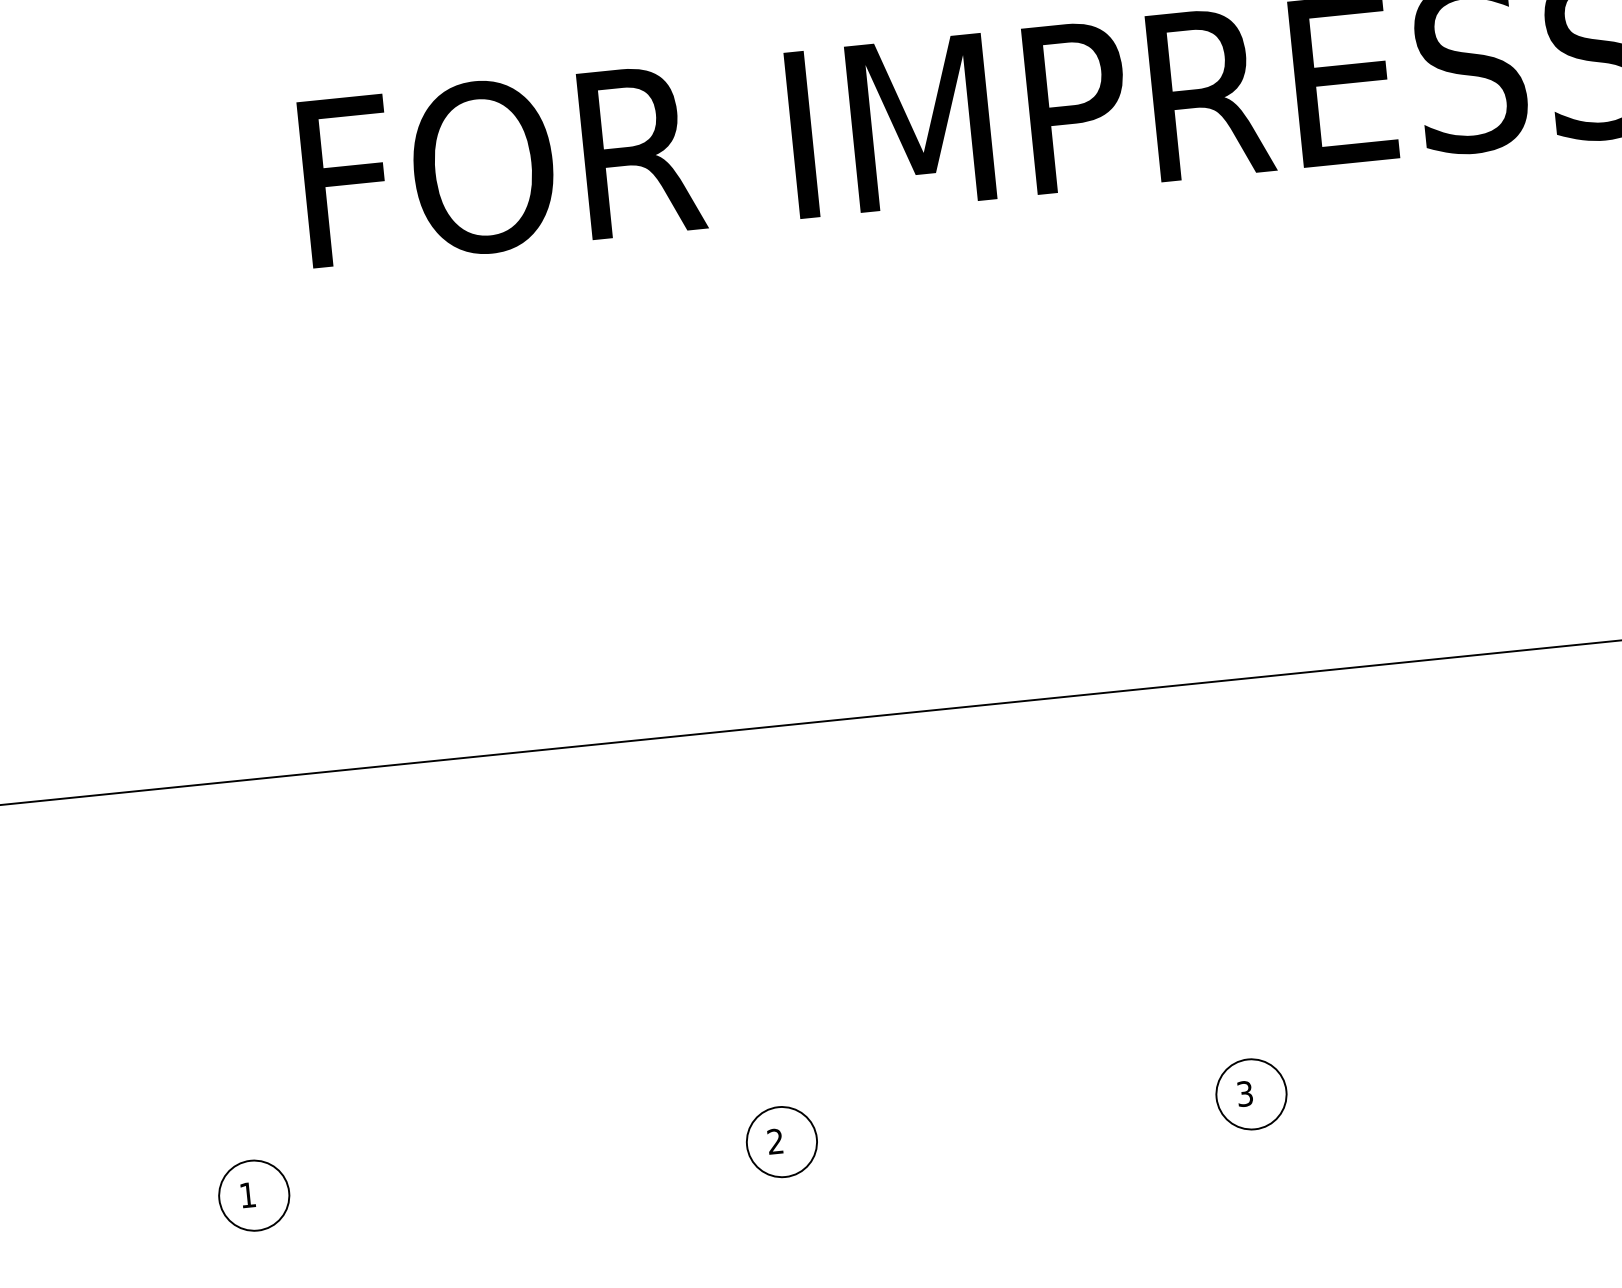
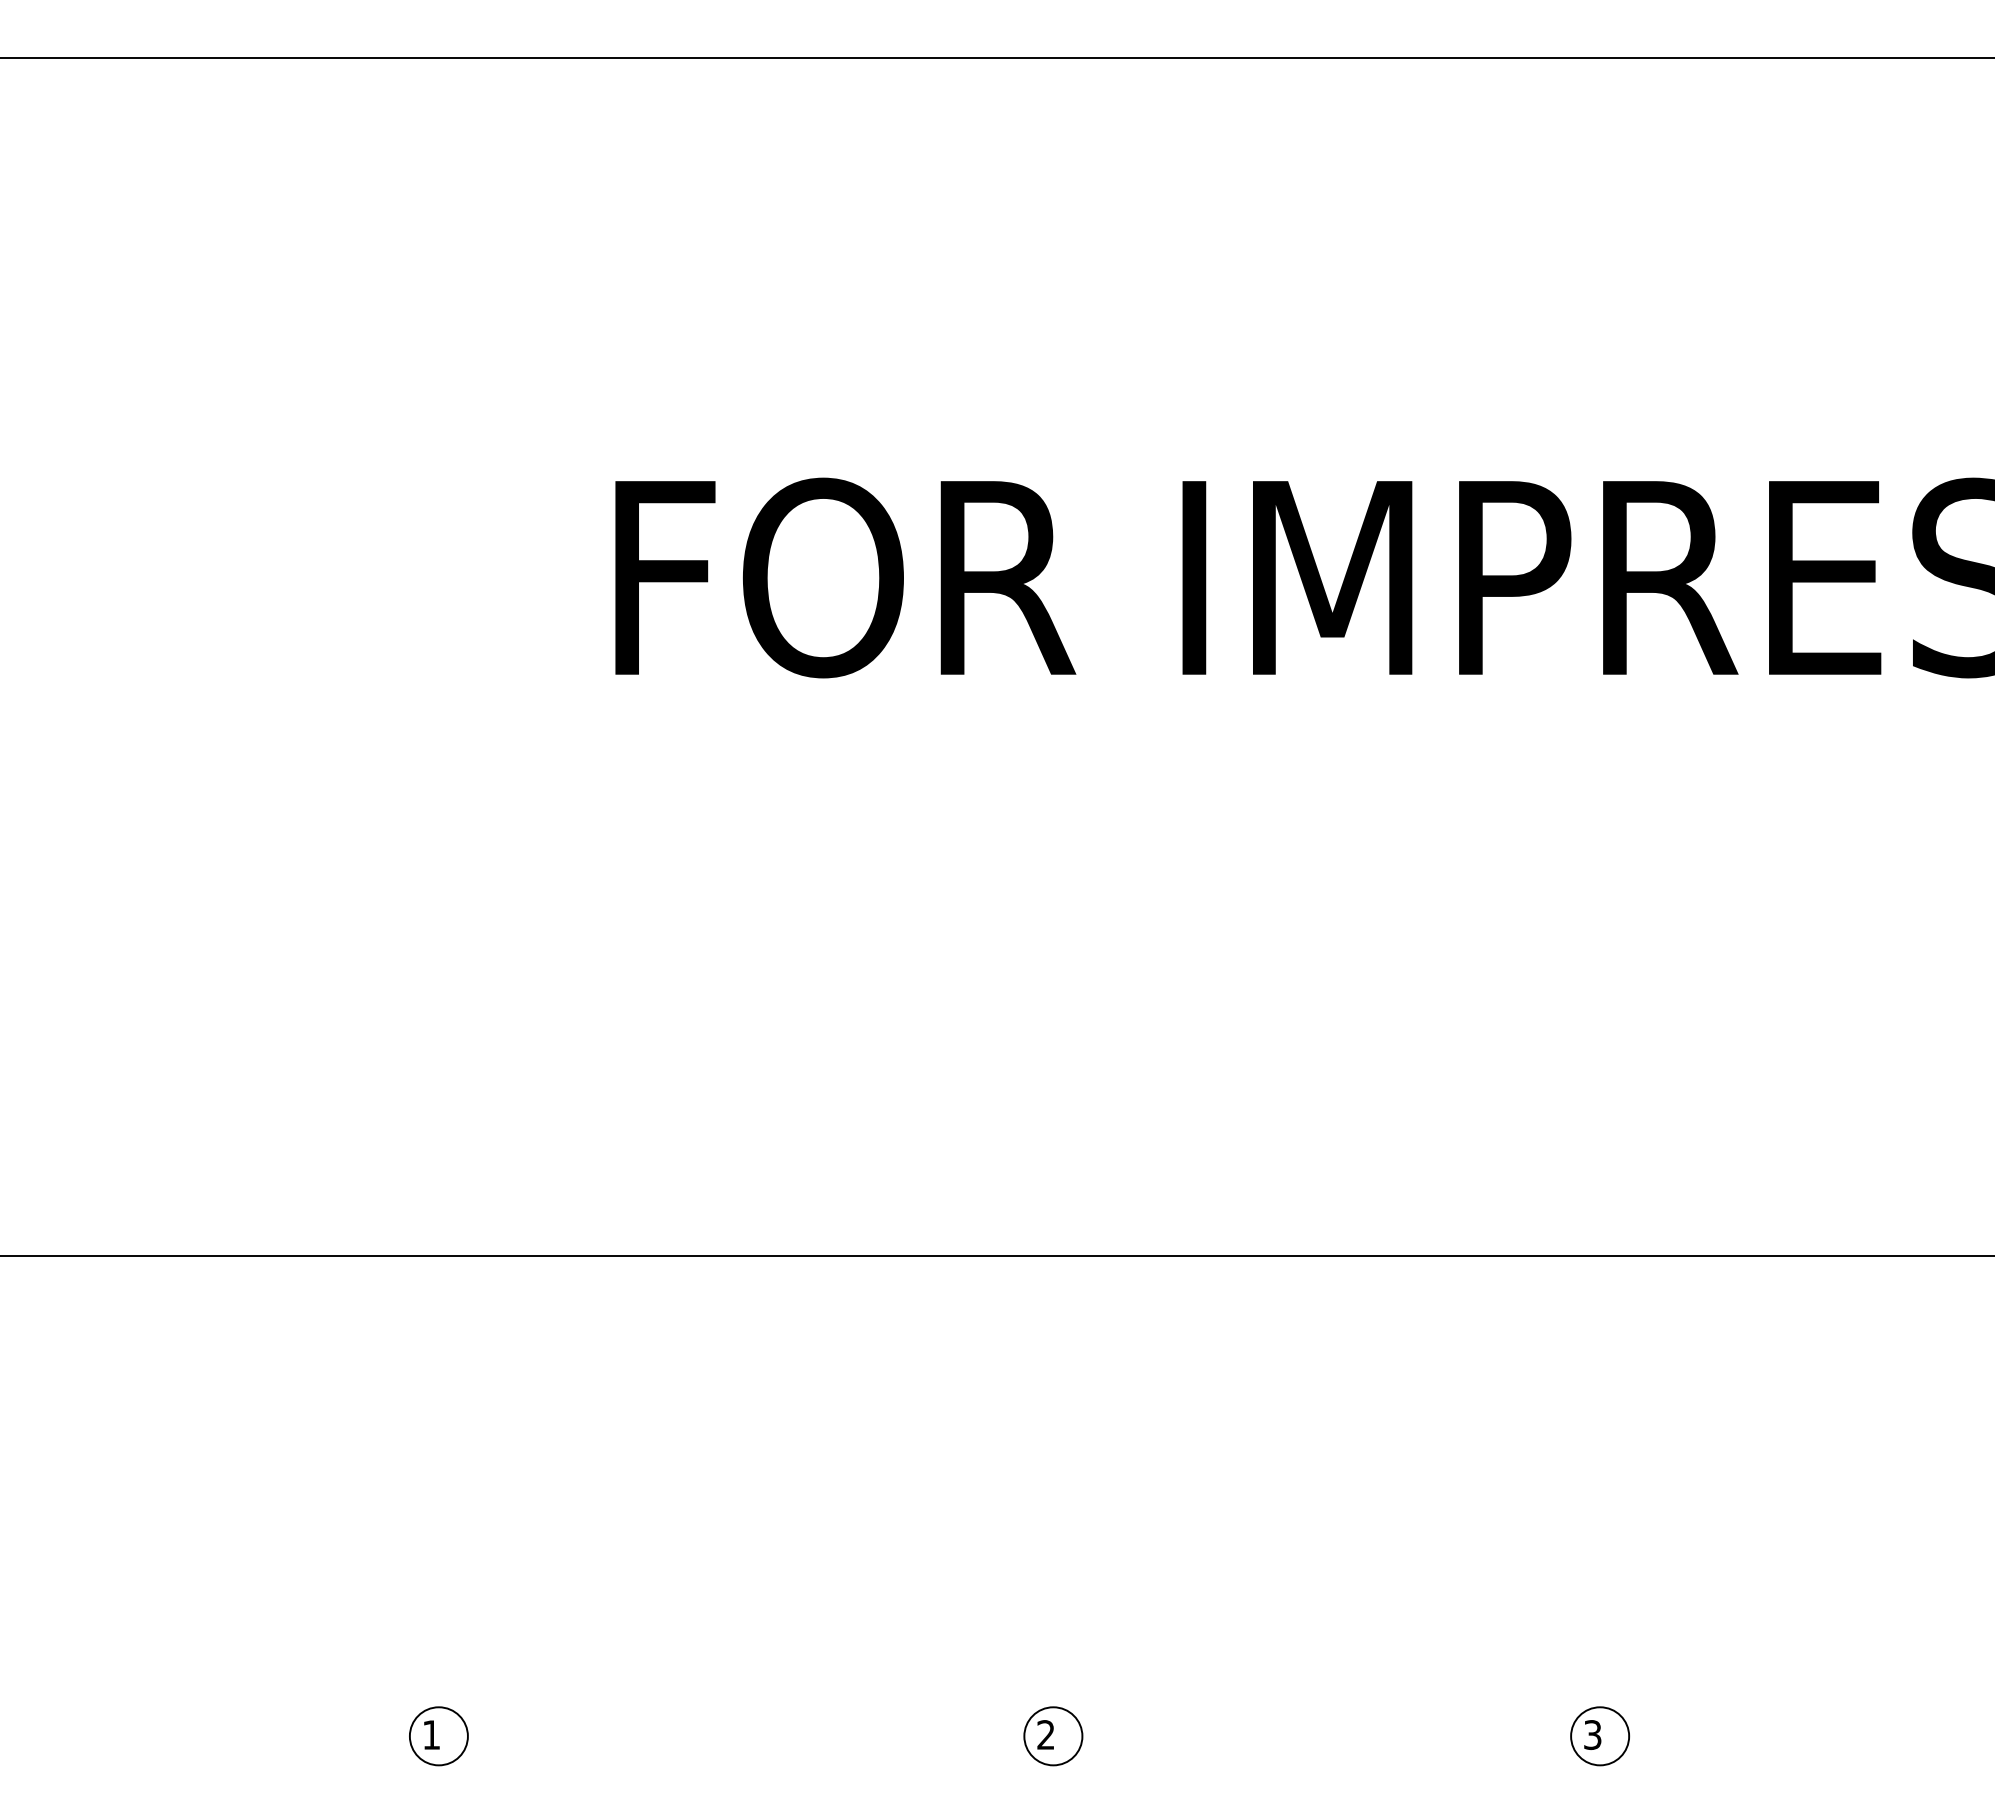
circle: (1251, 1094) -> (1600, 1736), size x0.71
circle: (782, 1142) -> (1053, 1736), size x0.71
circle: (253, 1195) -> (438, 1736), size x0.71

